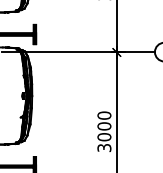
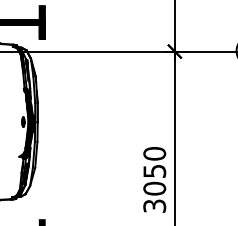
text: (104, 126) -> (154, 171), 3000 -> 3050

